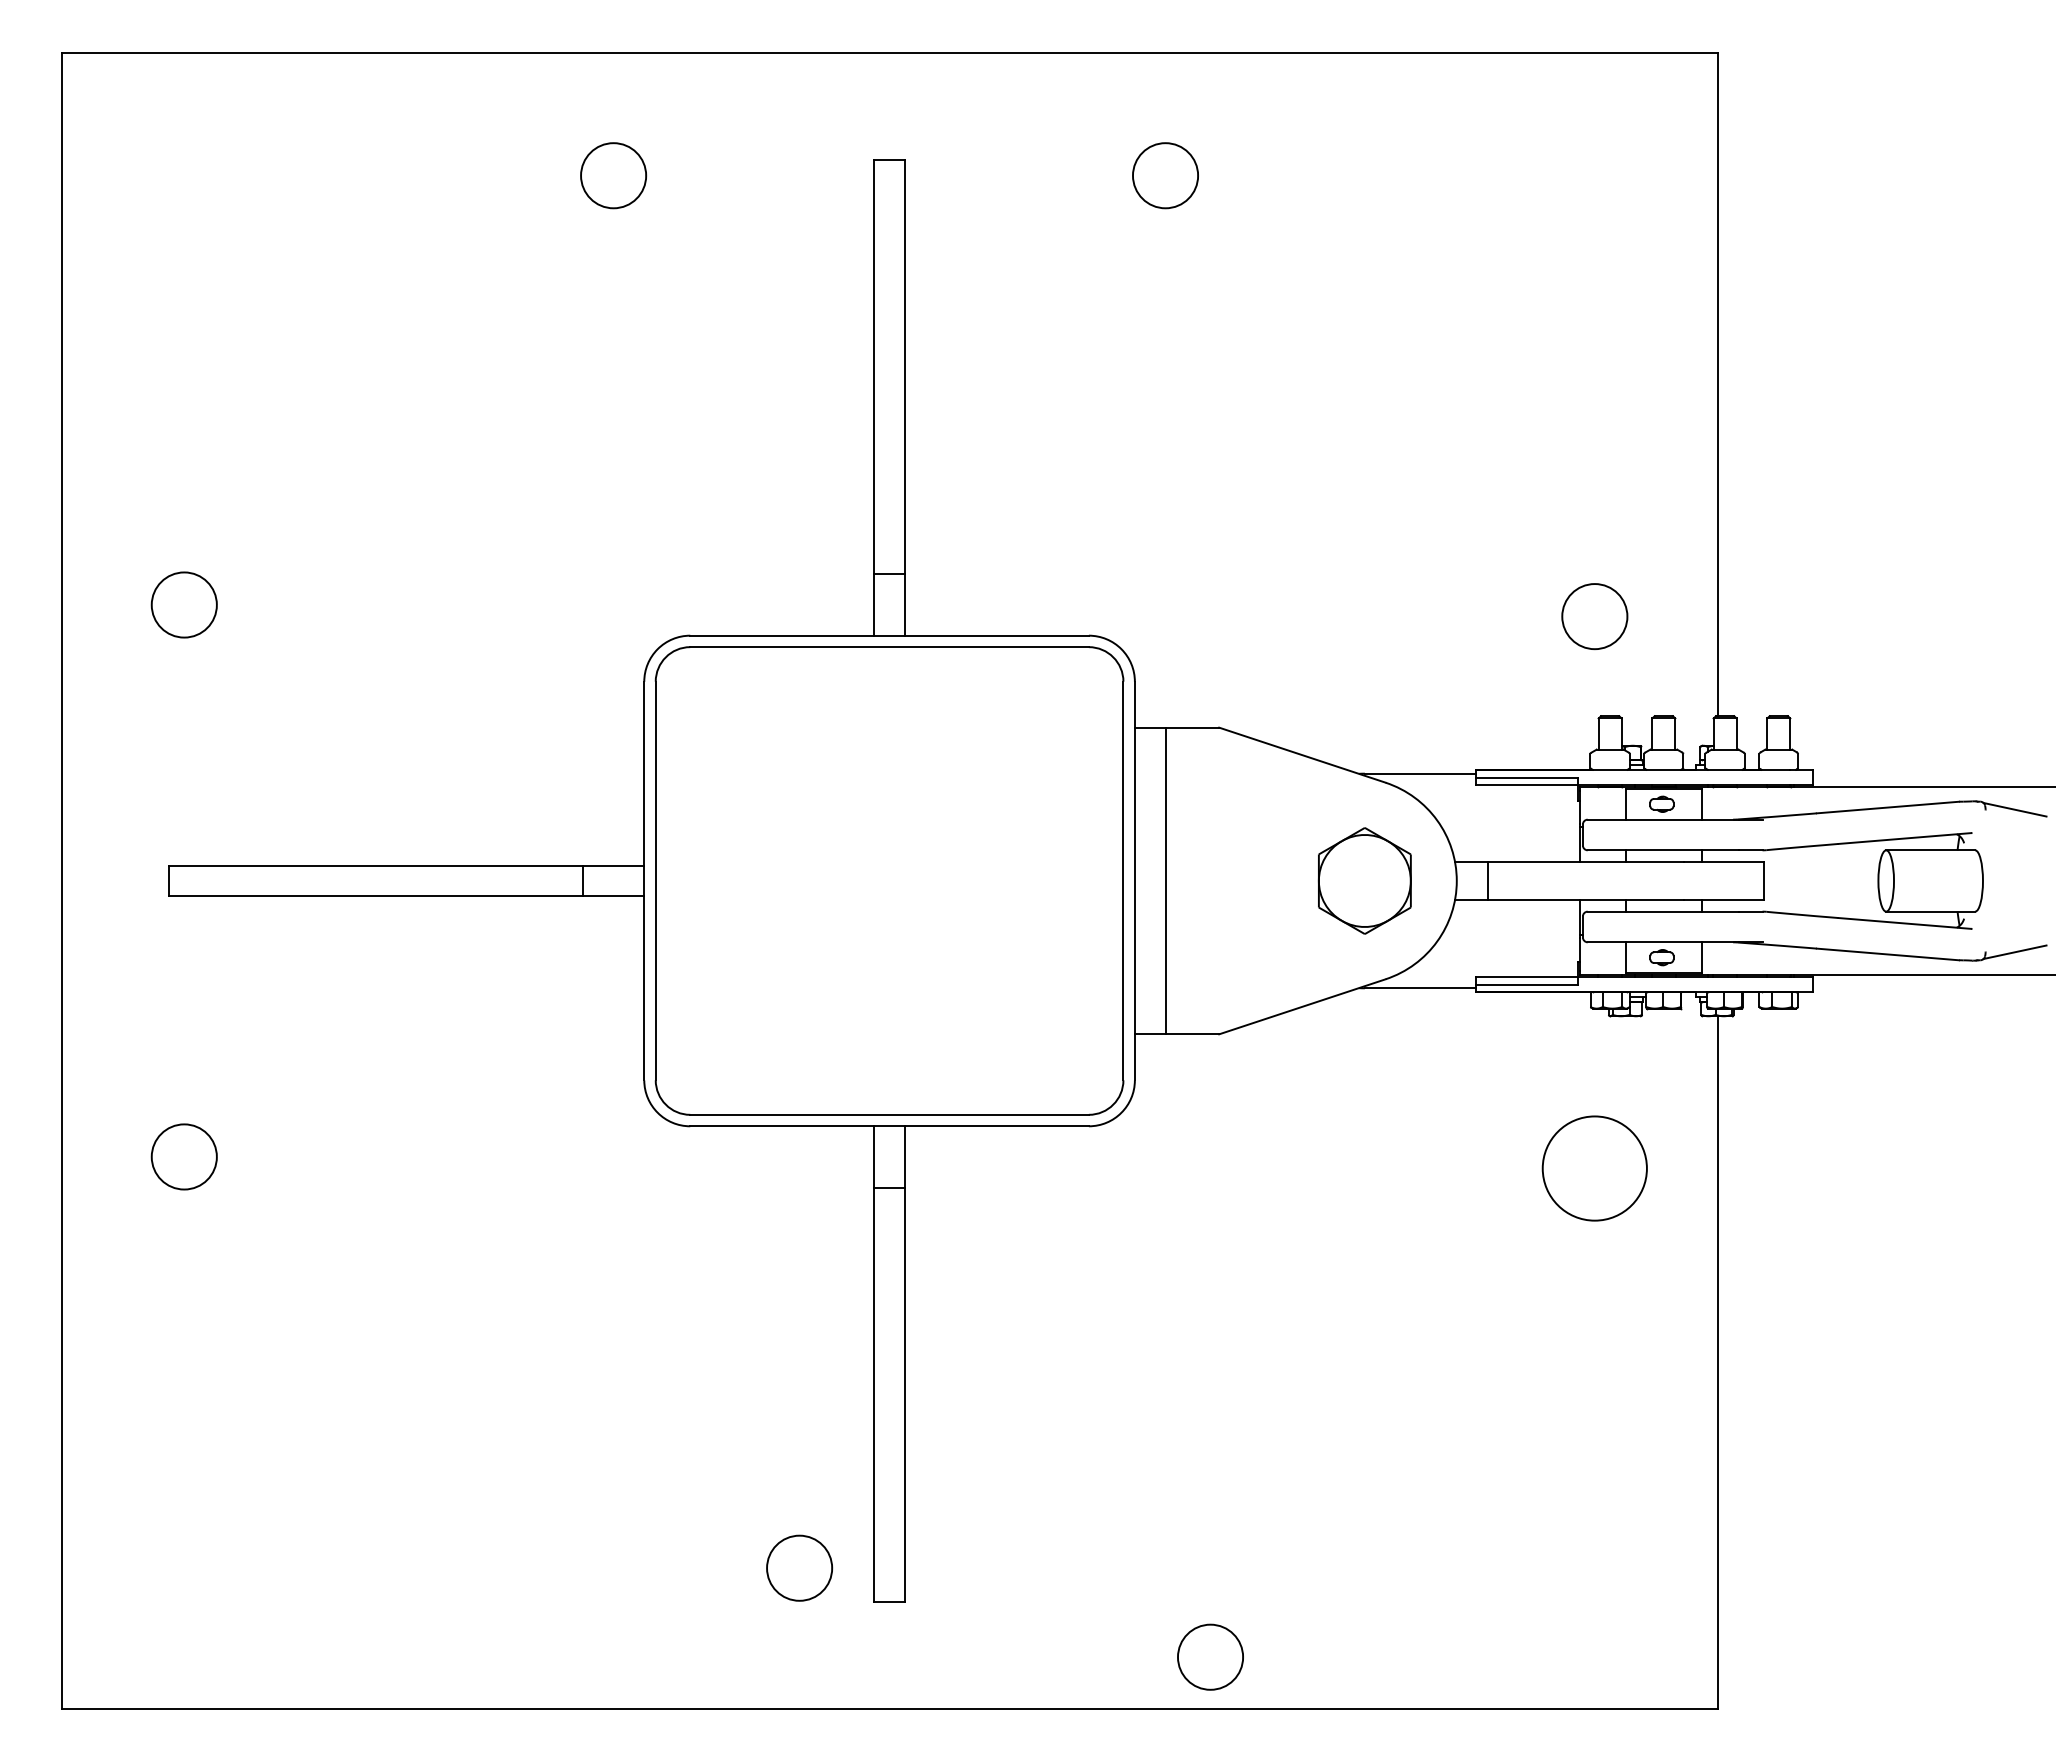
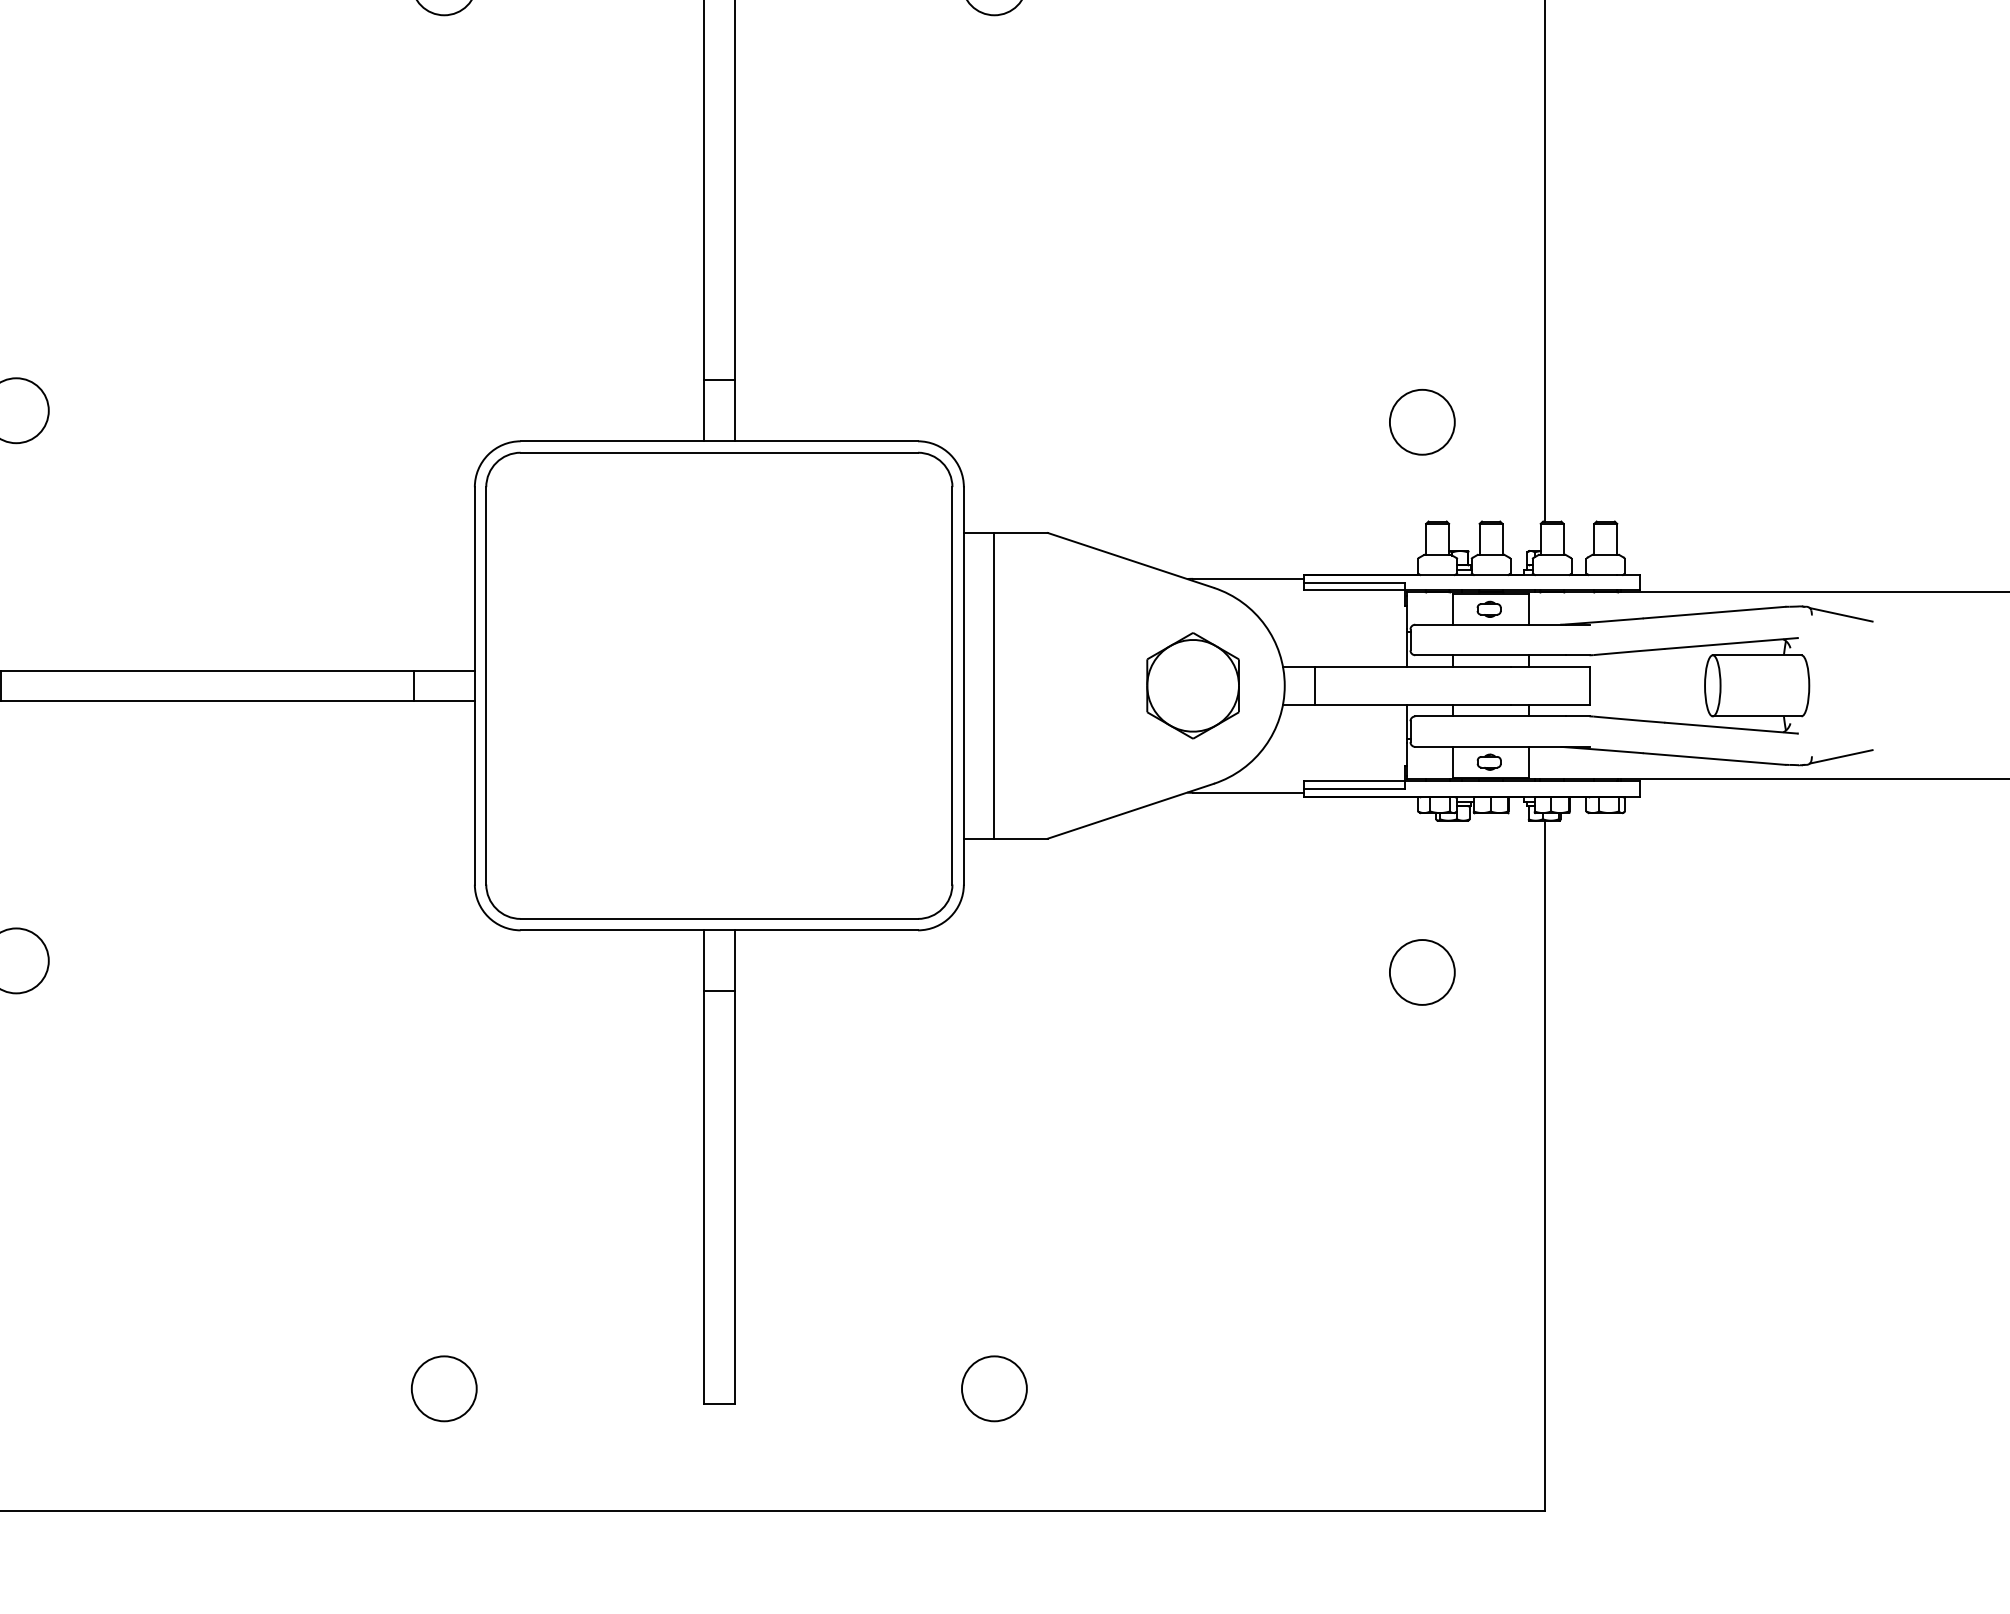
circle: (1594, 1168) -> (1422, 972), size x0.62
circle: (799, 1567) -> (444, 1388), moved
circle: (1210, 1656) -> (994, 1388), moved

